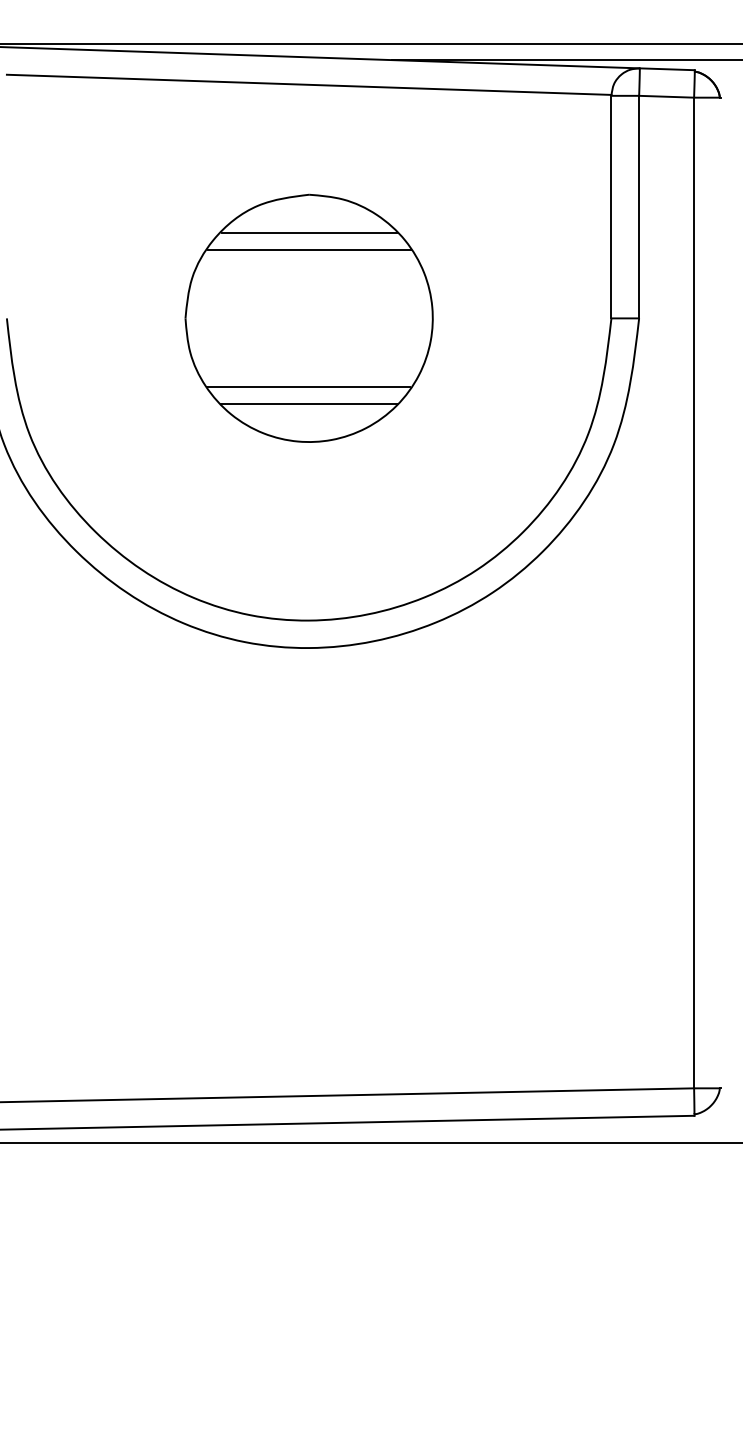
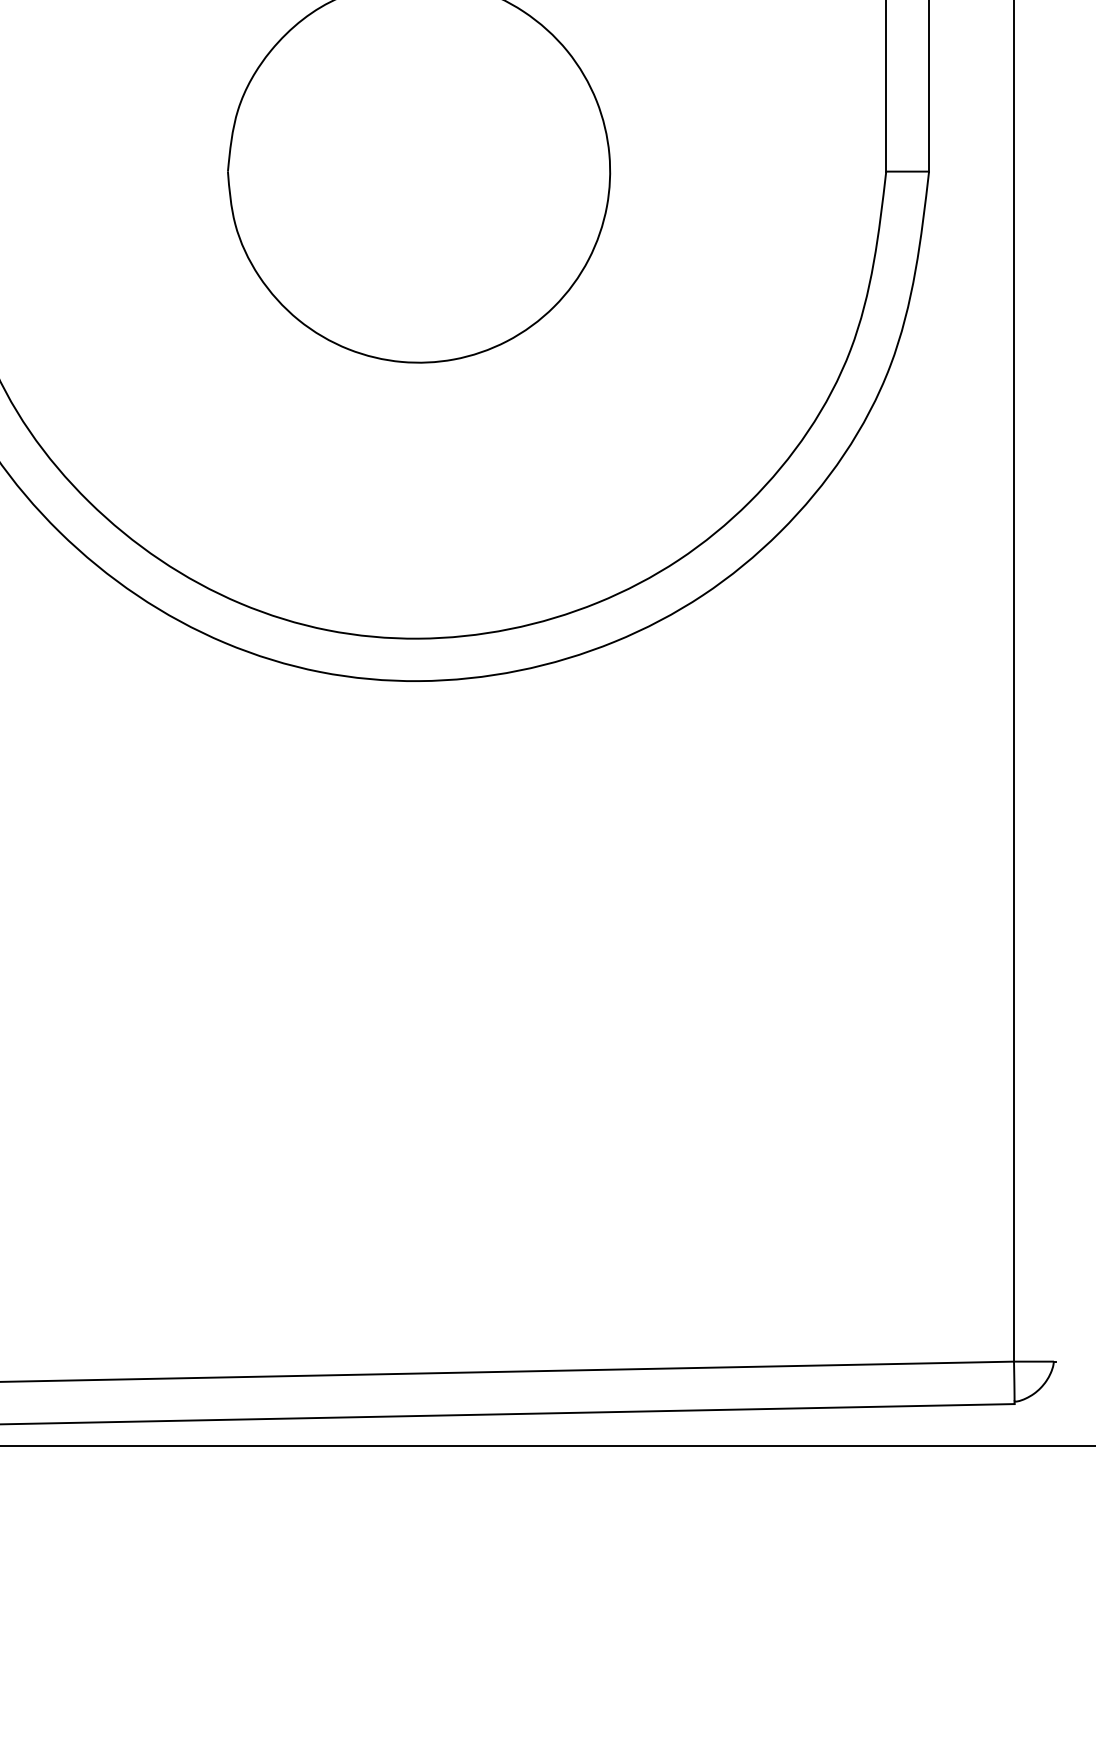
line: (309, 233) -> (419, 40), removed
line: (309, 249) -> (419, 65), removed
line: (308, 387) -> (418, 278), removed
line: (309, 403) -> (419, 303), removed

